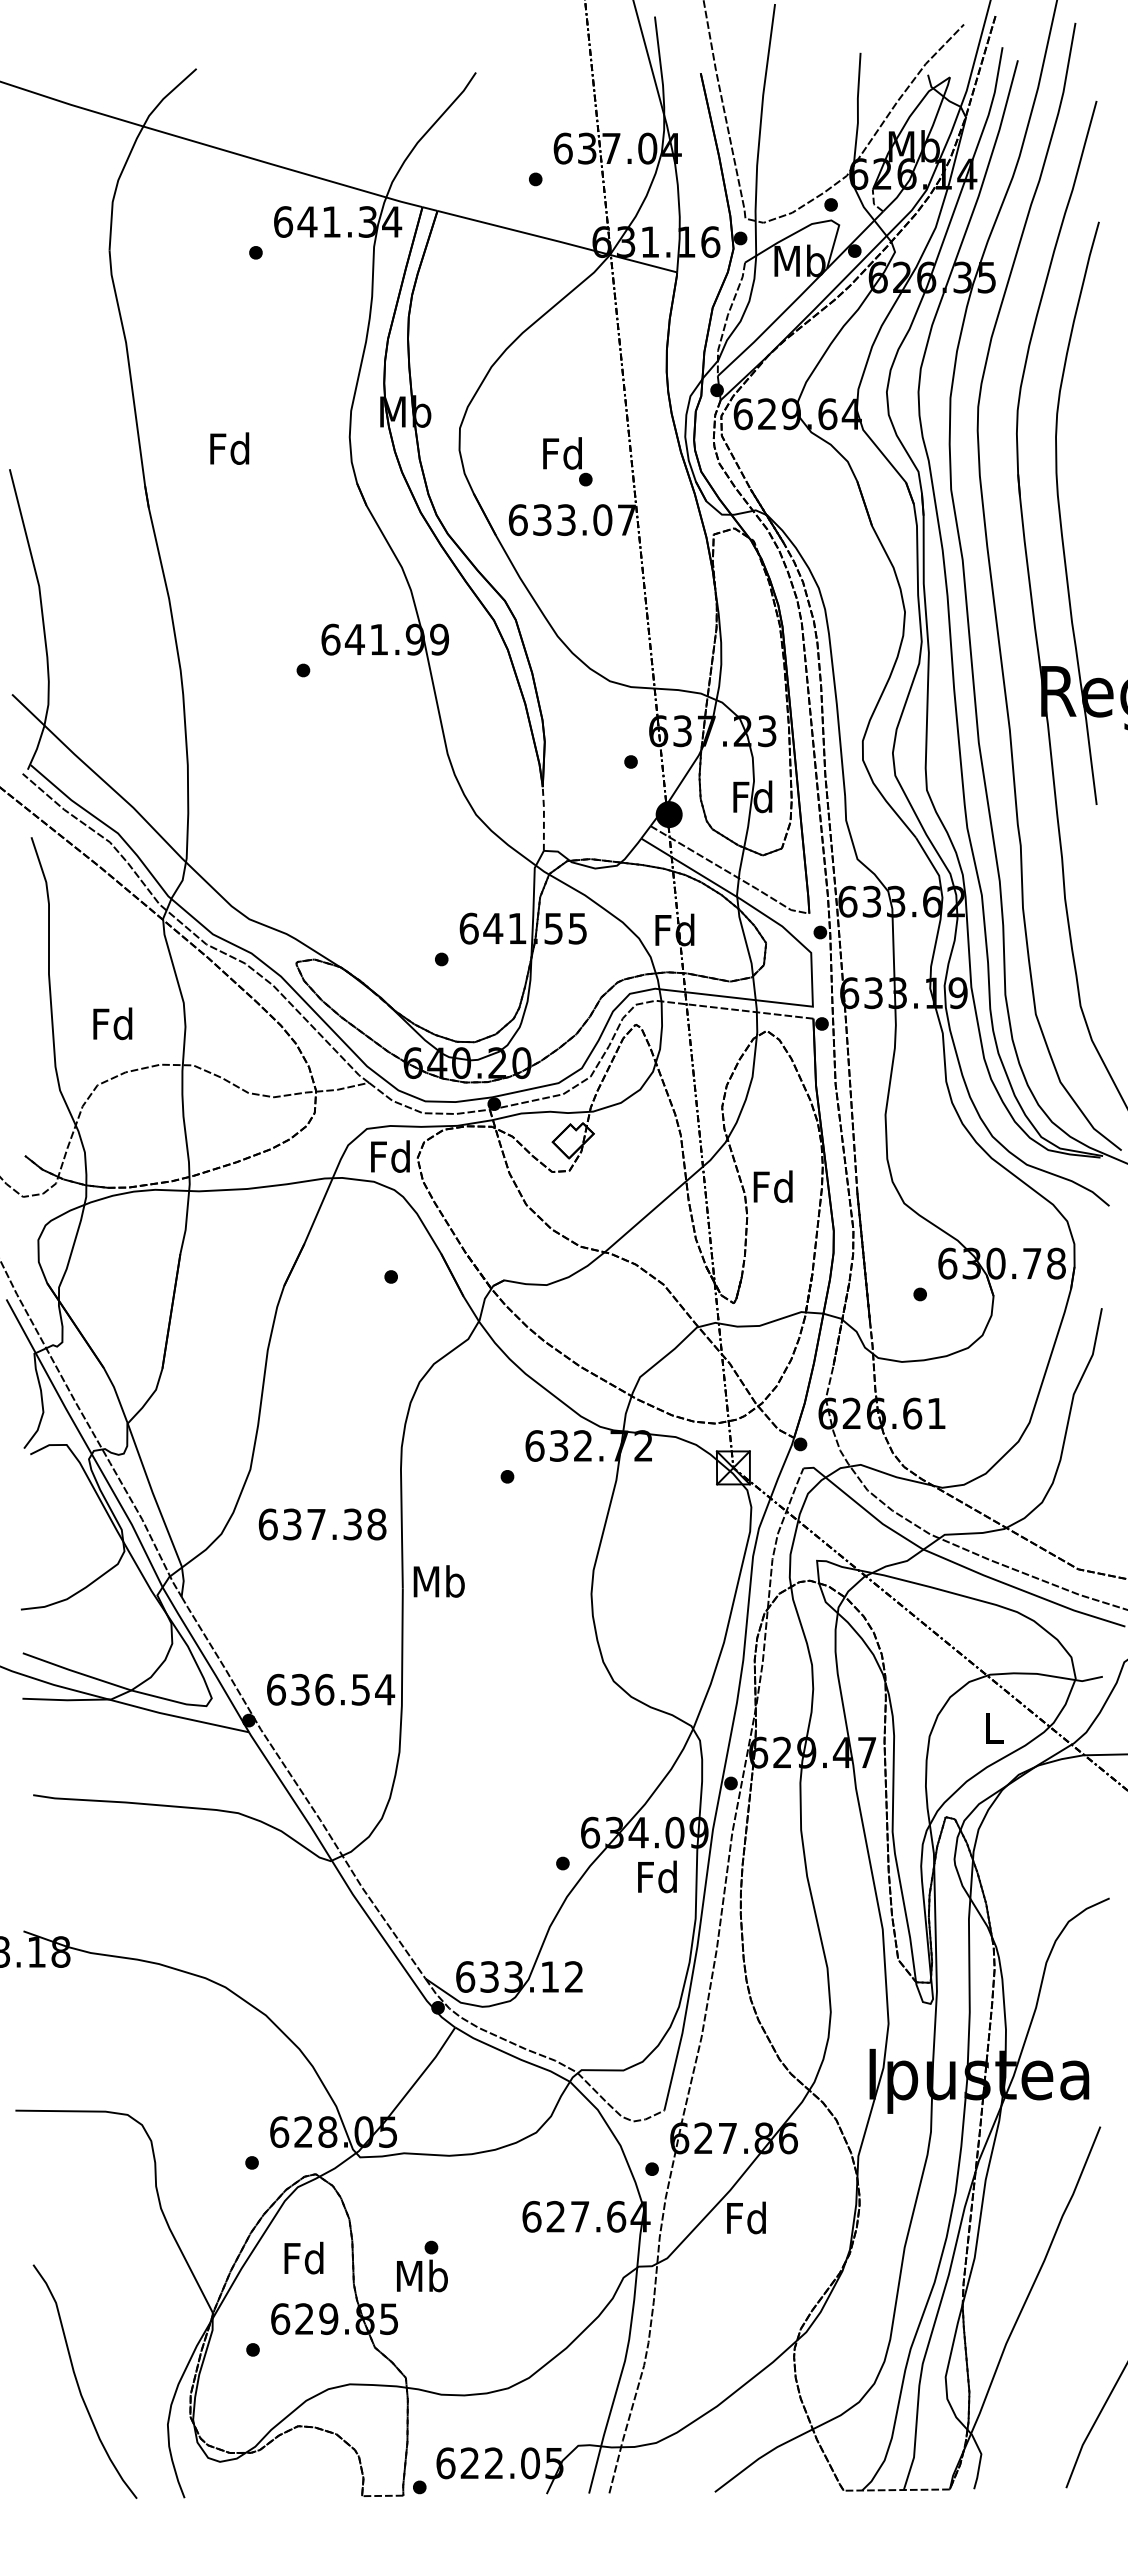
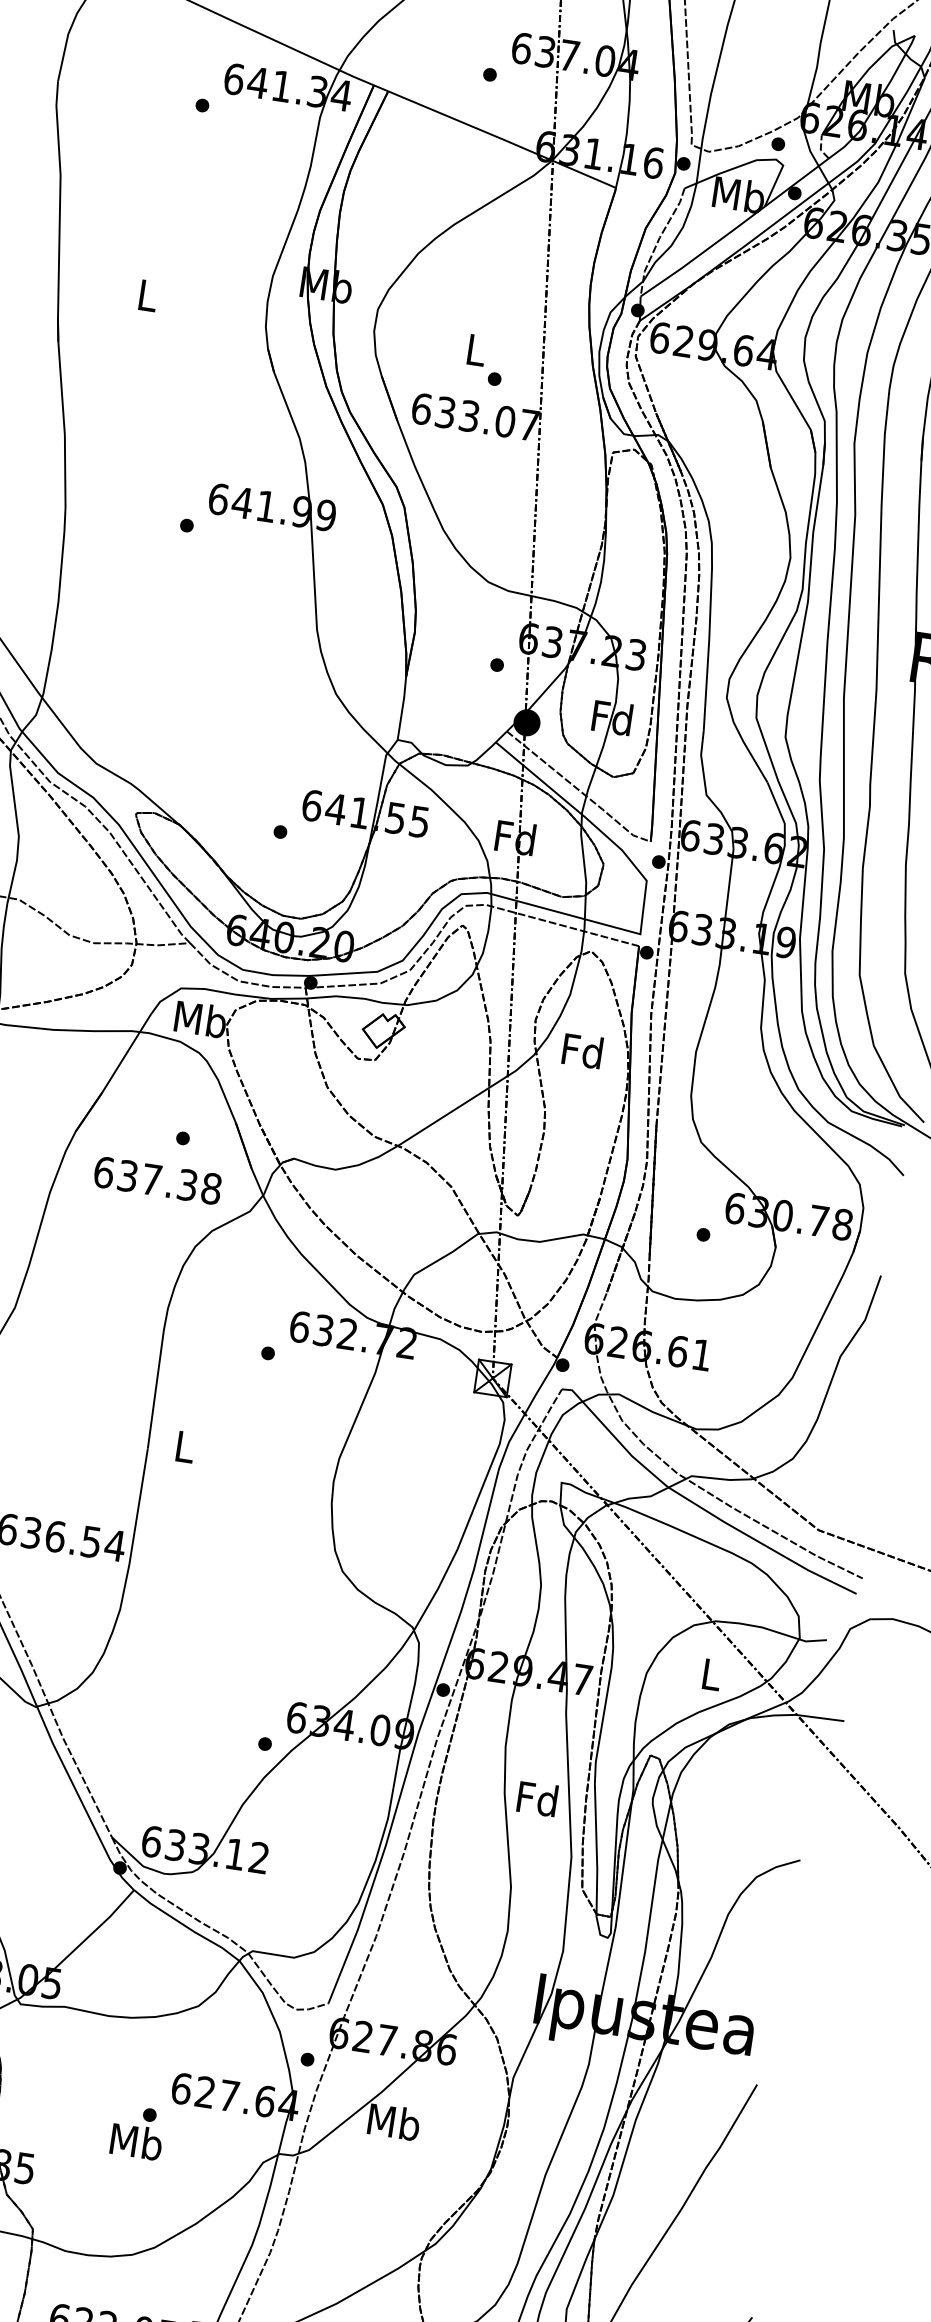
text: (229, 448) -> (147, 295), Fd -> L
text: (562, 453) -> (475, 349), Fd -> L
line: (543, 817) -> (402, 706), dashed -> solid
text: (390, 1156) -> (200, 1019), Fd -> Mb
text: (772, 1186) -> (581, 1050), moved
text: (322, 1524) -> (157, 1180), moved
text: (438, 1581) -> (184, 1446), Mb -> L
text: (657, 1876) -> (537, 1798), moved
text: (746, 2217) -> (393, 2121), Fd -> Mb
text: (422, 2266) -> (138, 2132), moved

